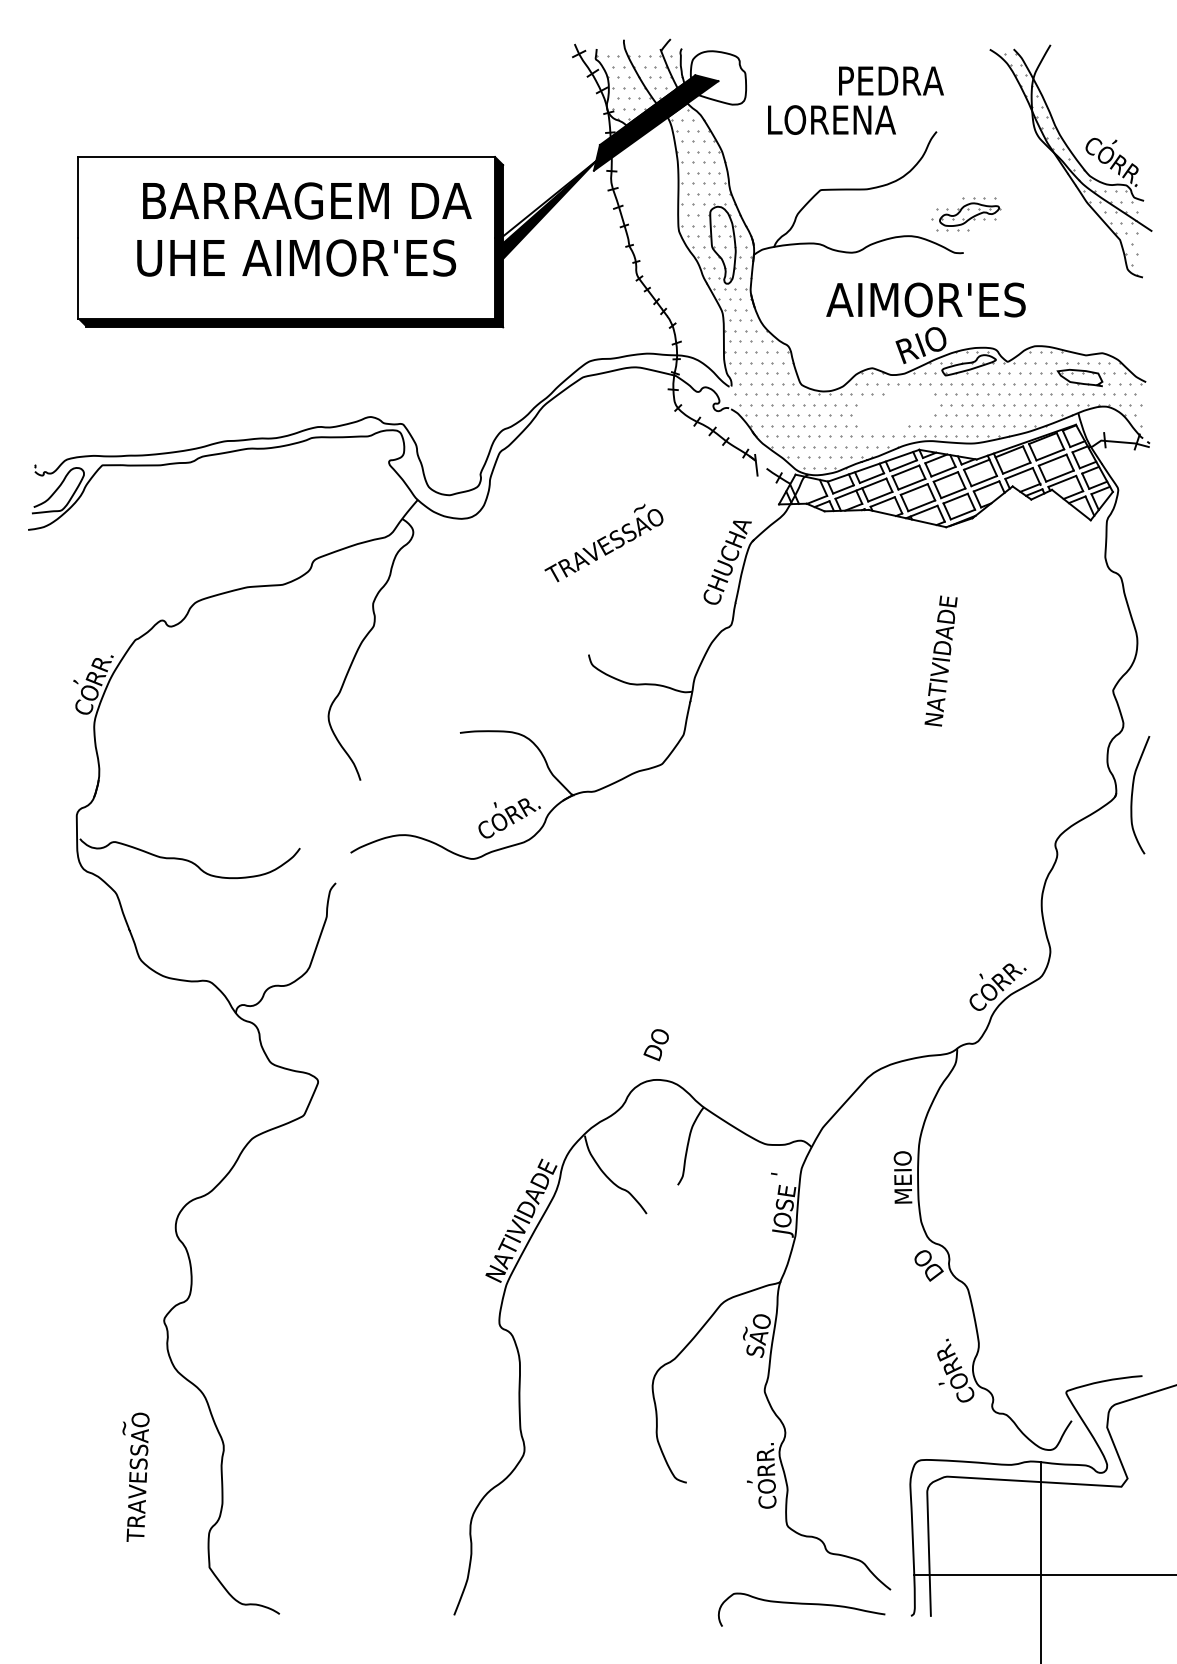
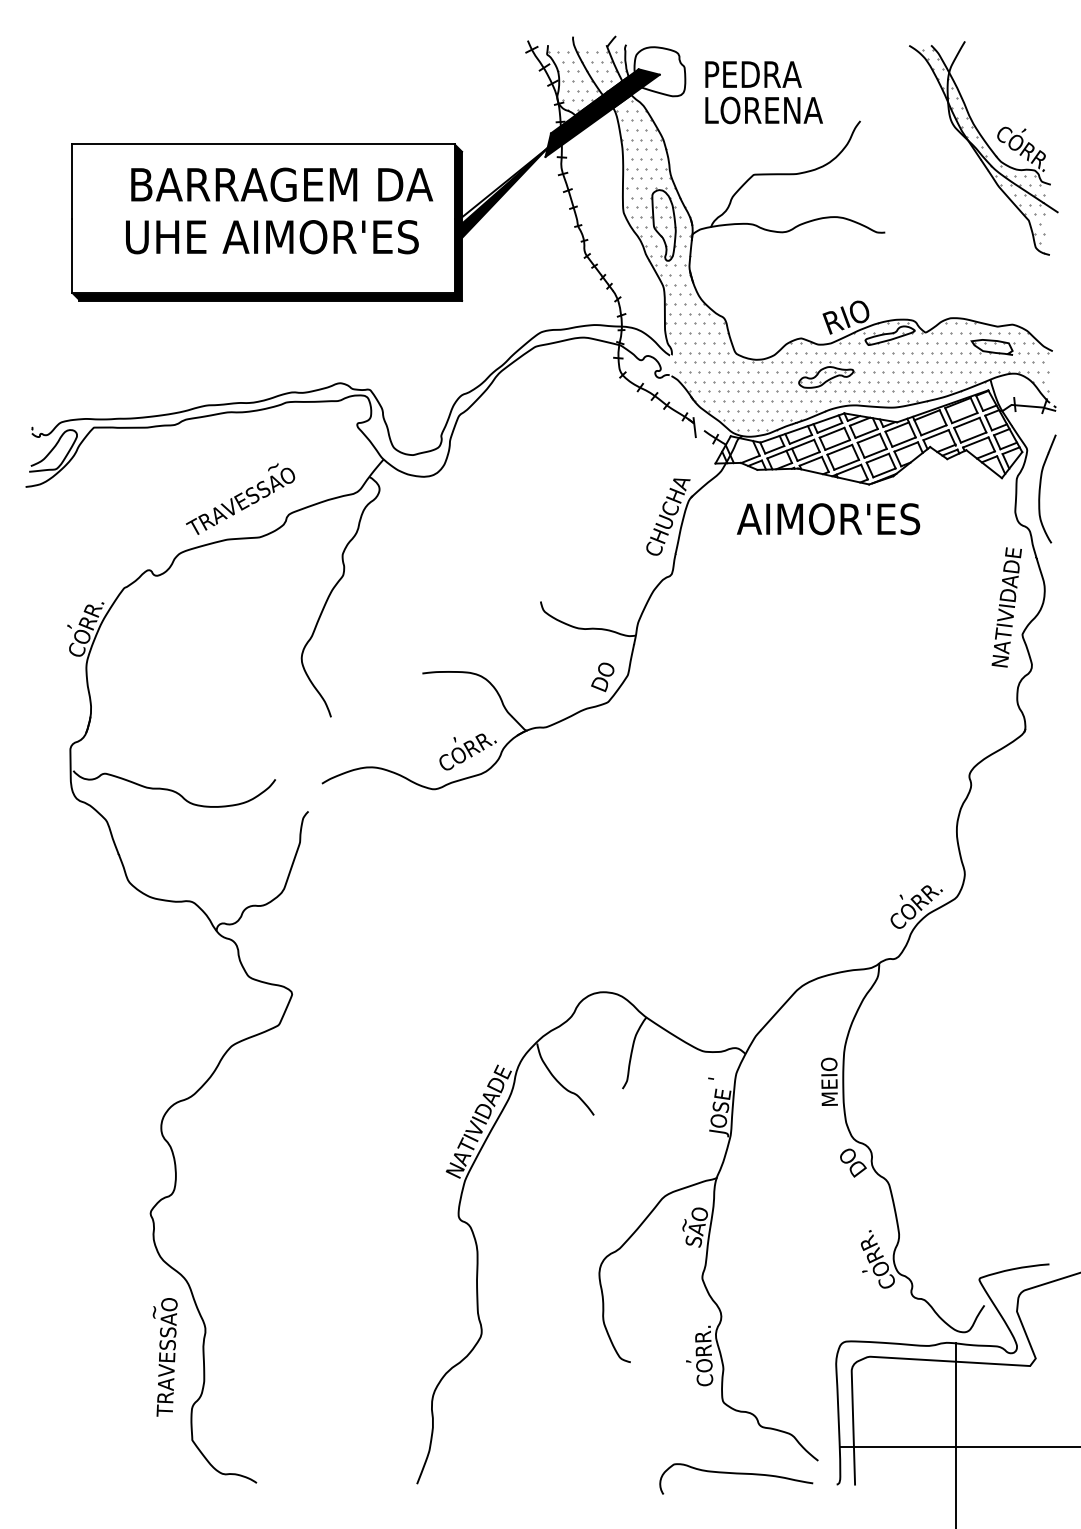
text: (891, 80) -> (753, 74), moved
part: (966, 214) -> (823, 377), moved
text: (925, 299) -> (828, 518), moved
text: (603, 542) -> (240, 498), moved
text: (940, 660) -> (1006, 606), moved
curve: (1133, 792) -> (1041, 486), moved
text: (655, 1045) -> (602, 677), moved
text: (135, 1476) -> (164, 1356), moved

